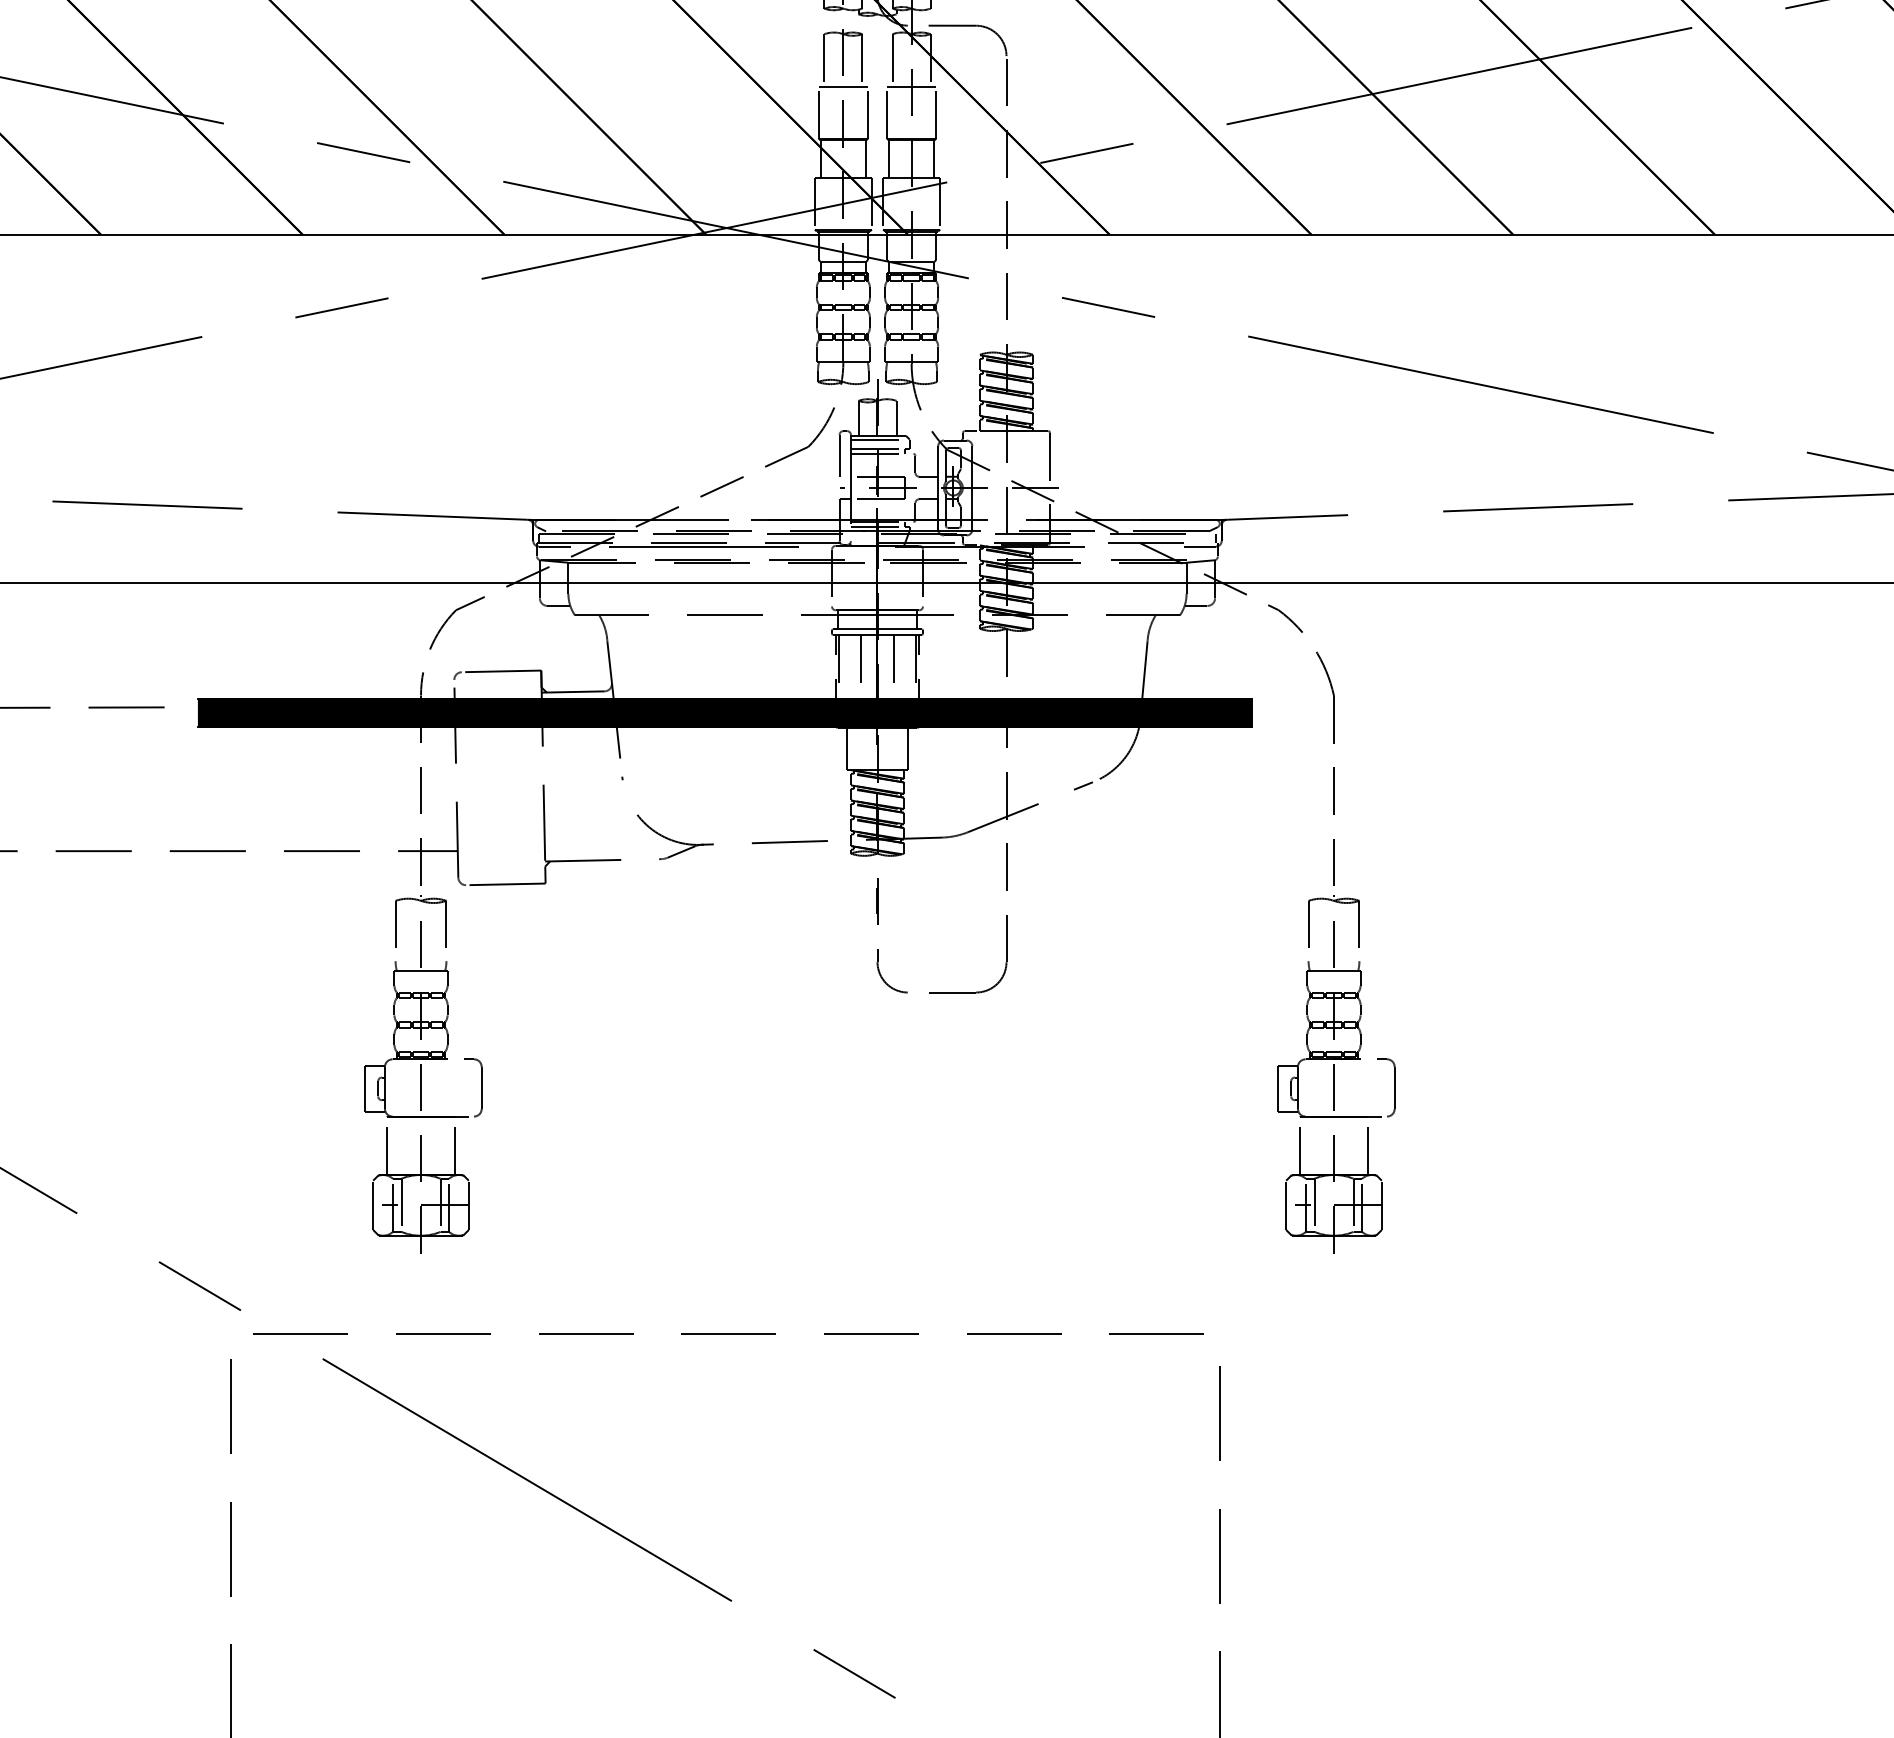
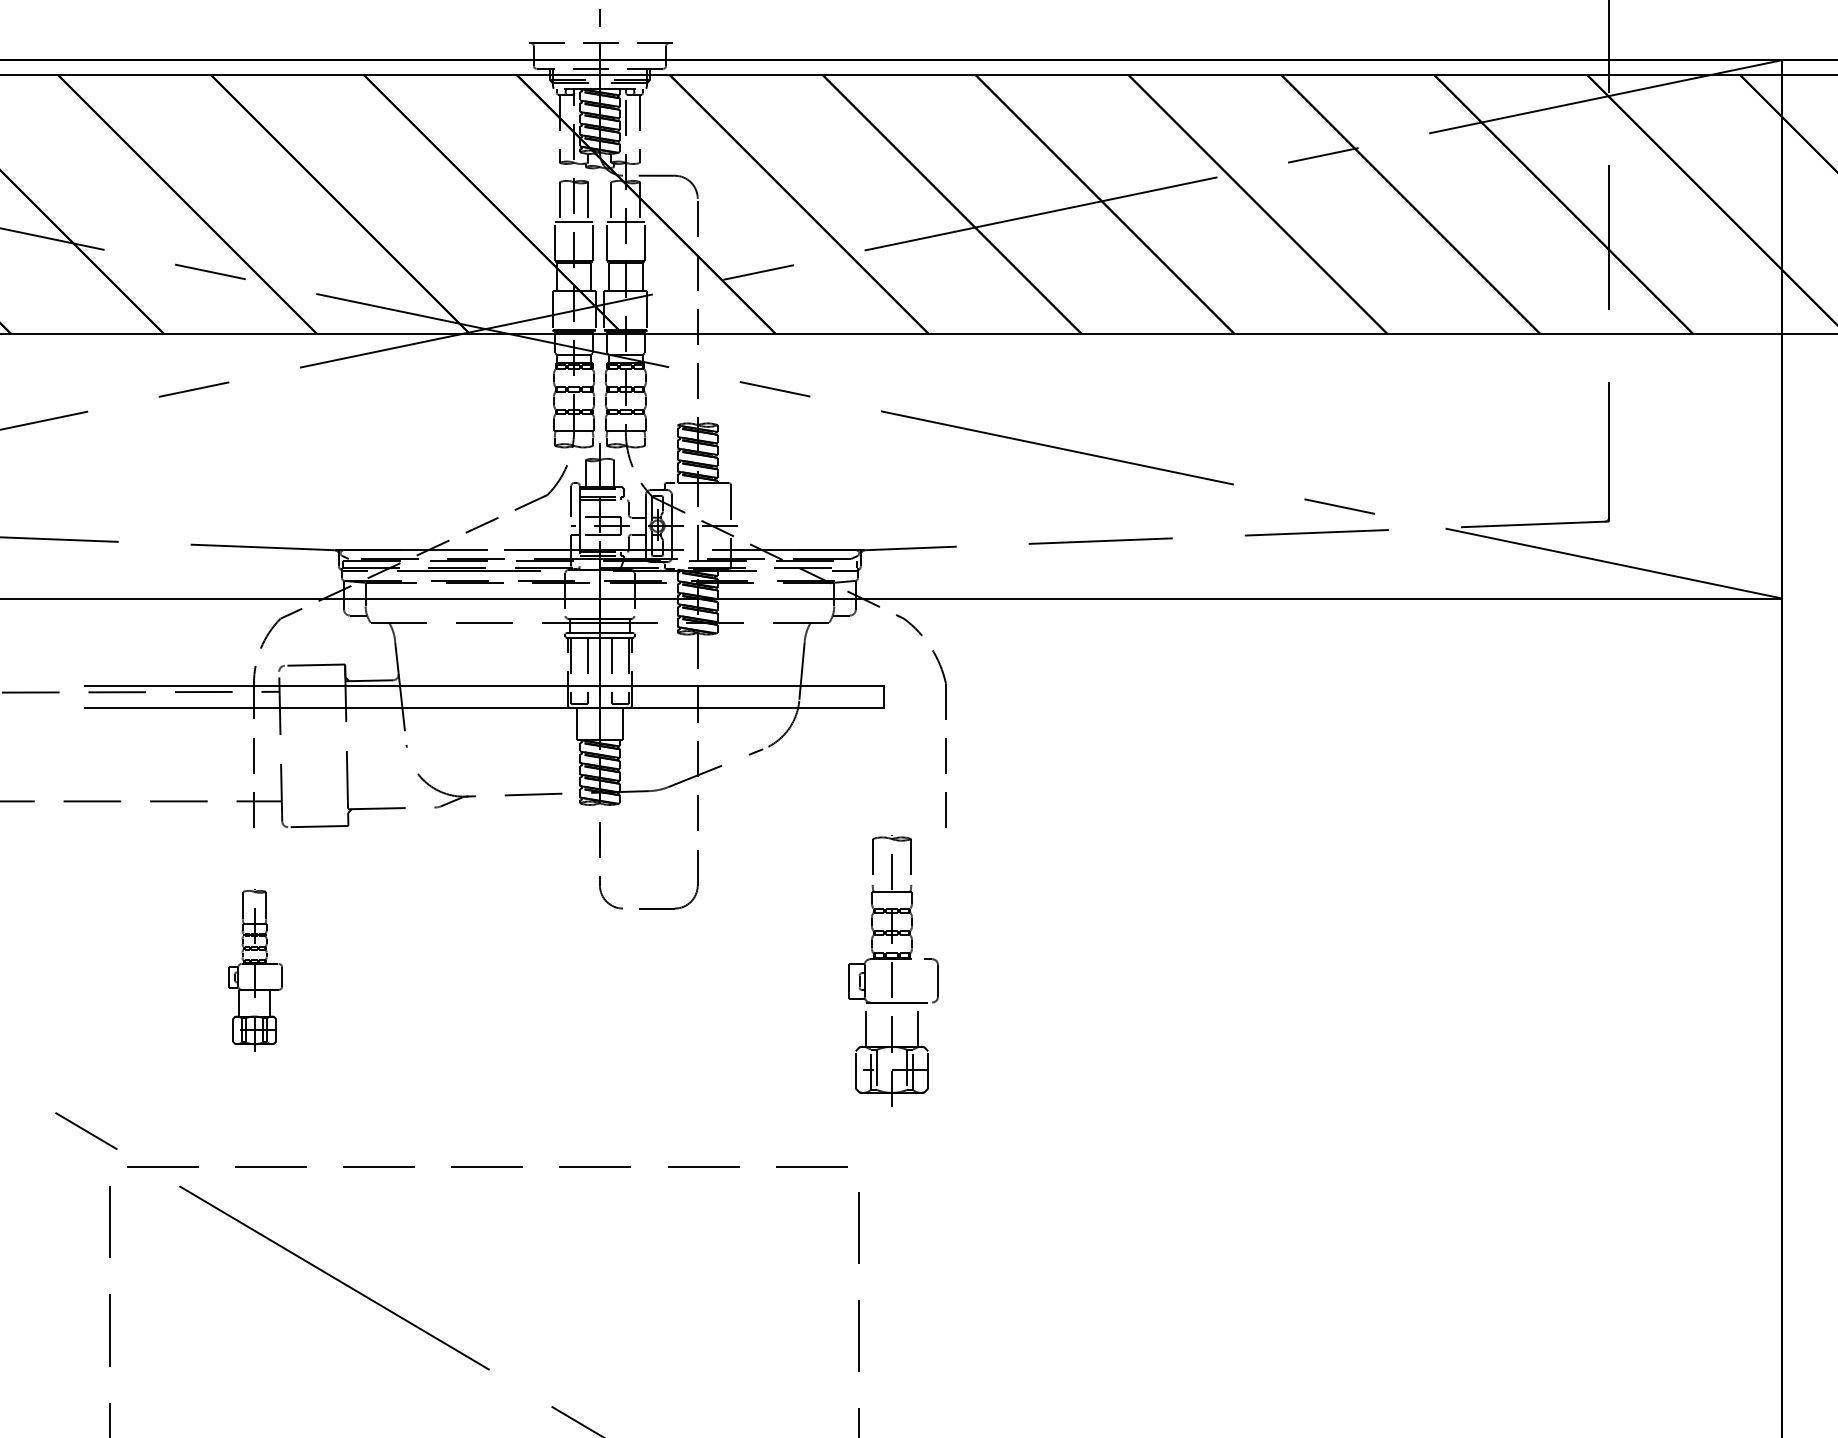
hatch: (725, 712) -> (484, 696), removed
part: (423, 1074) -> (255, 970), size x0.6
part: (1335, 1074) -> (893, 970), moved

